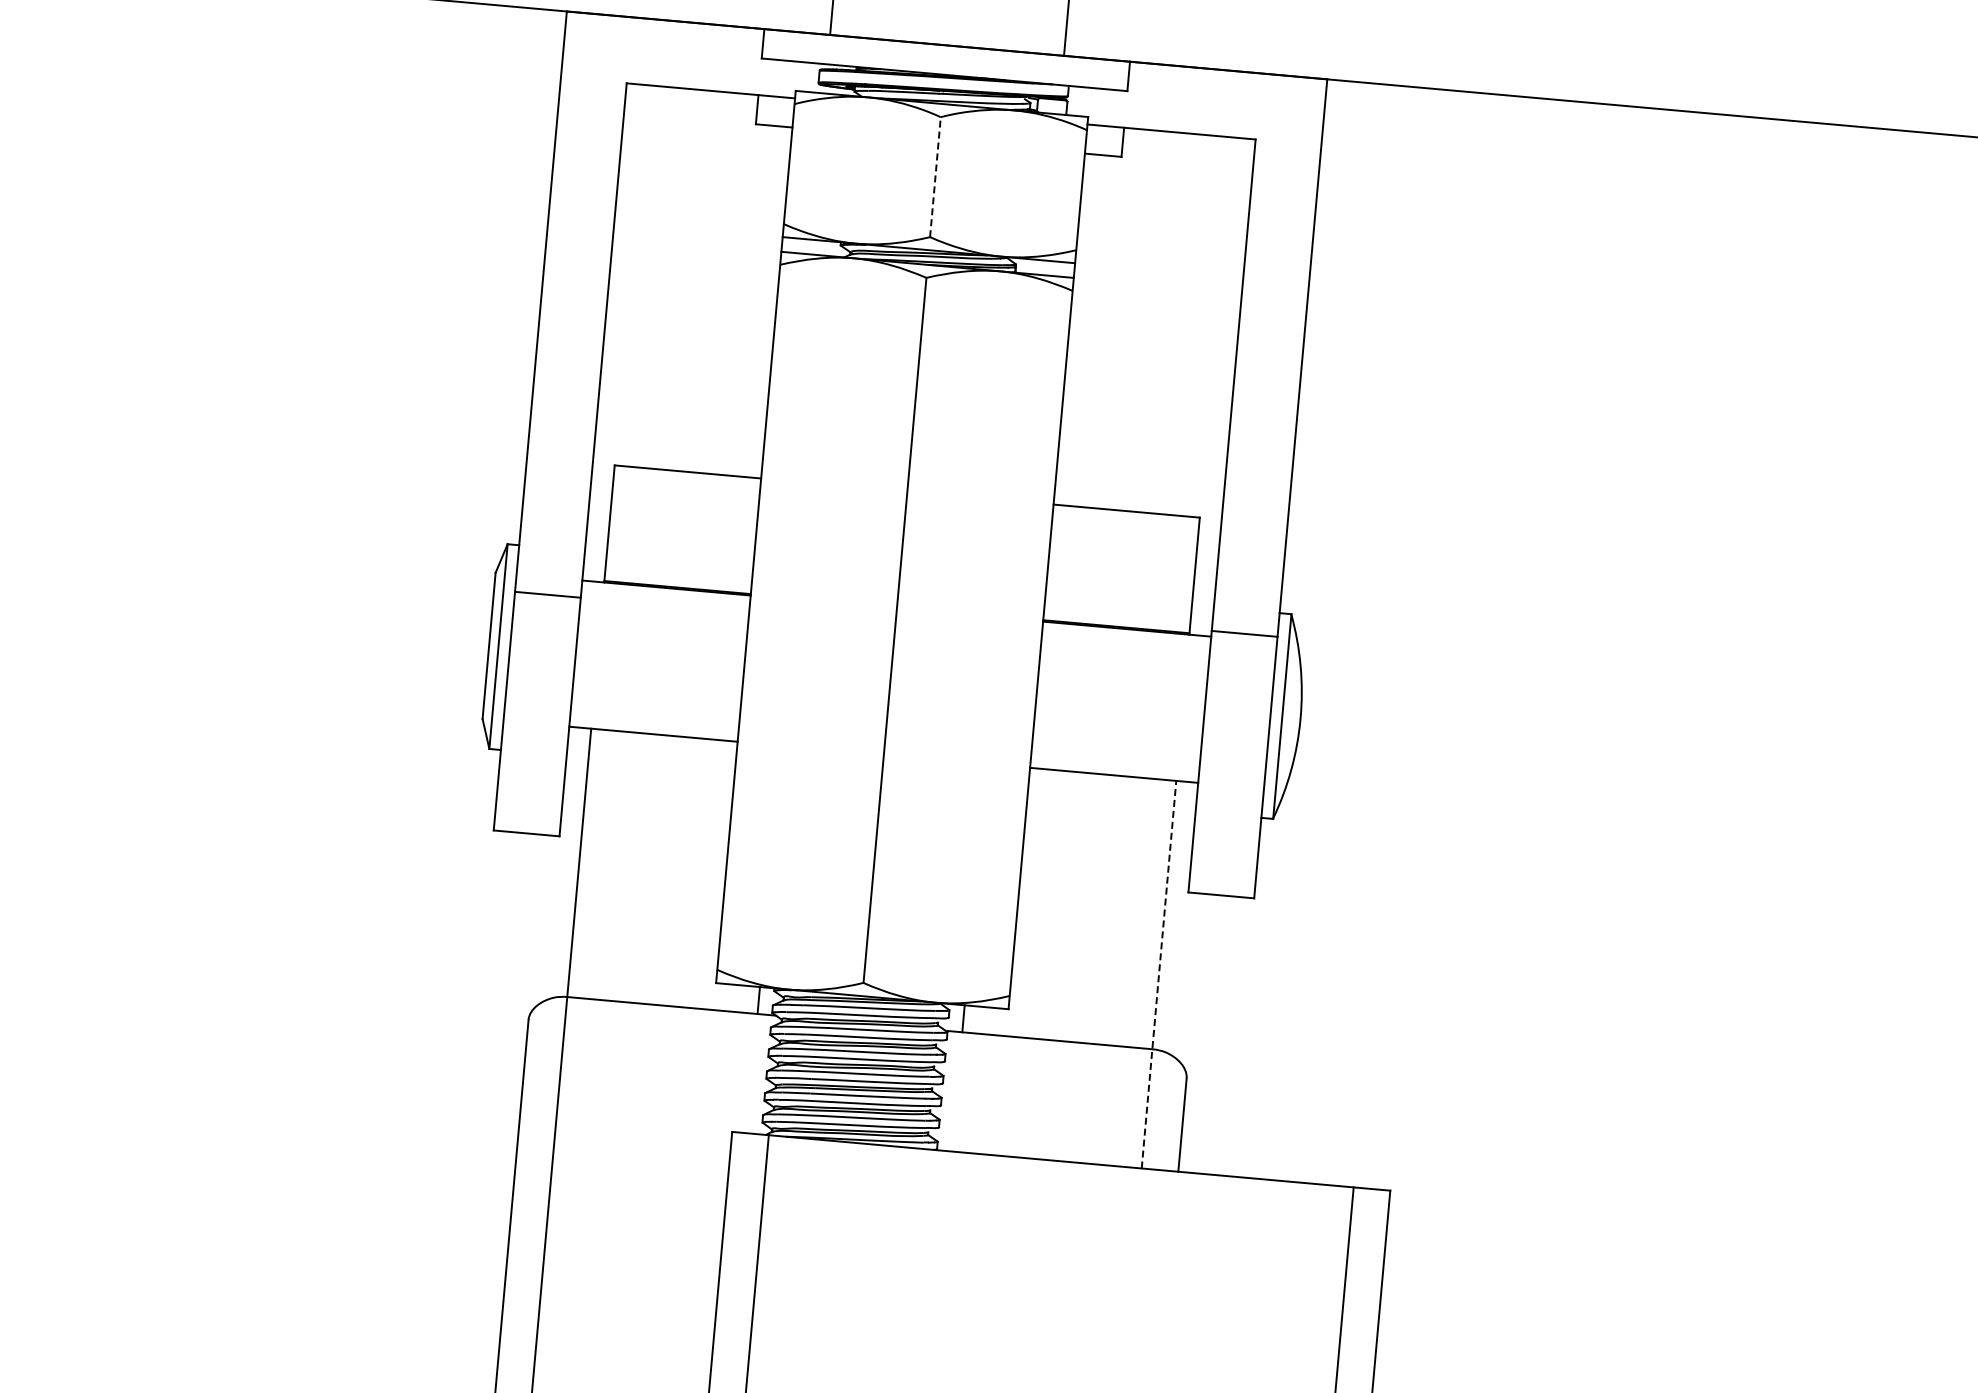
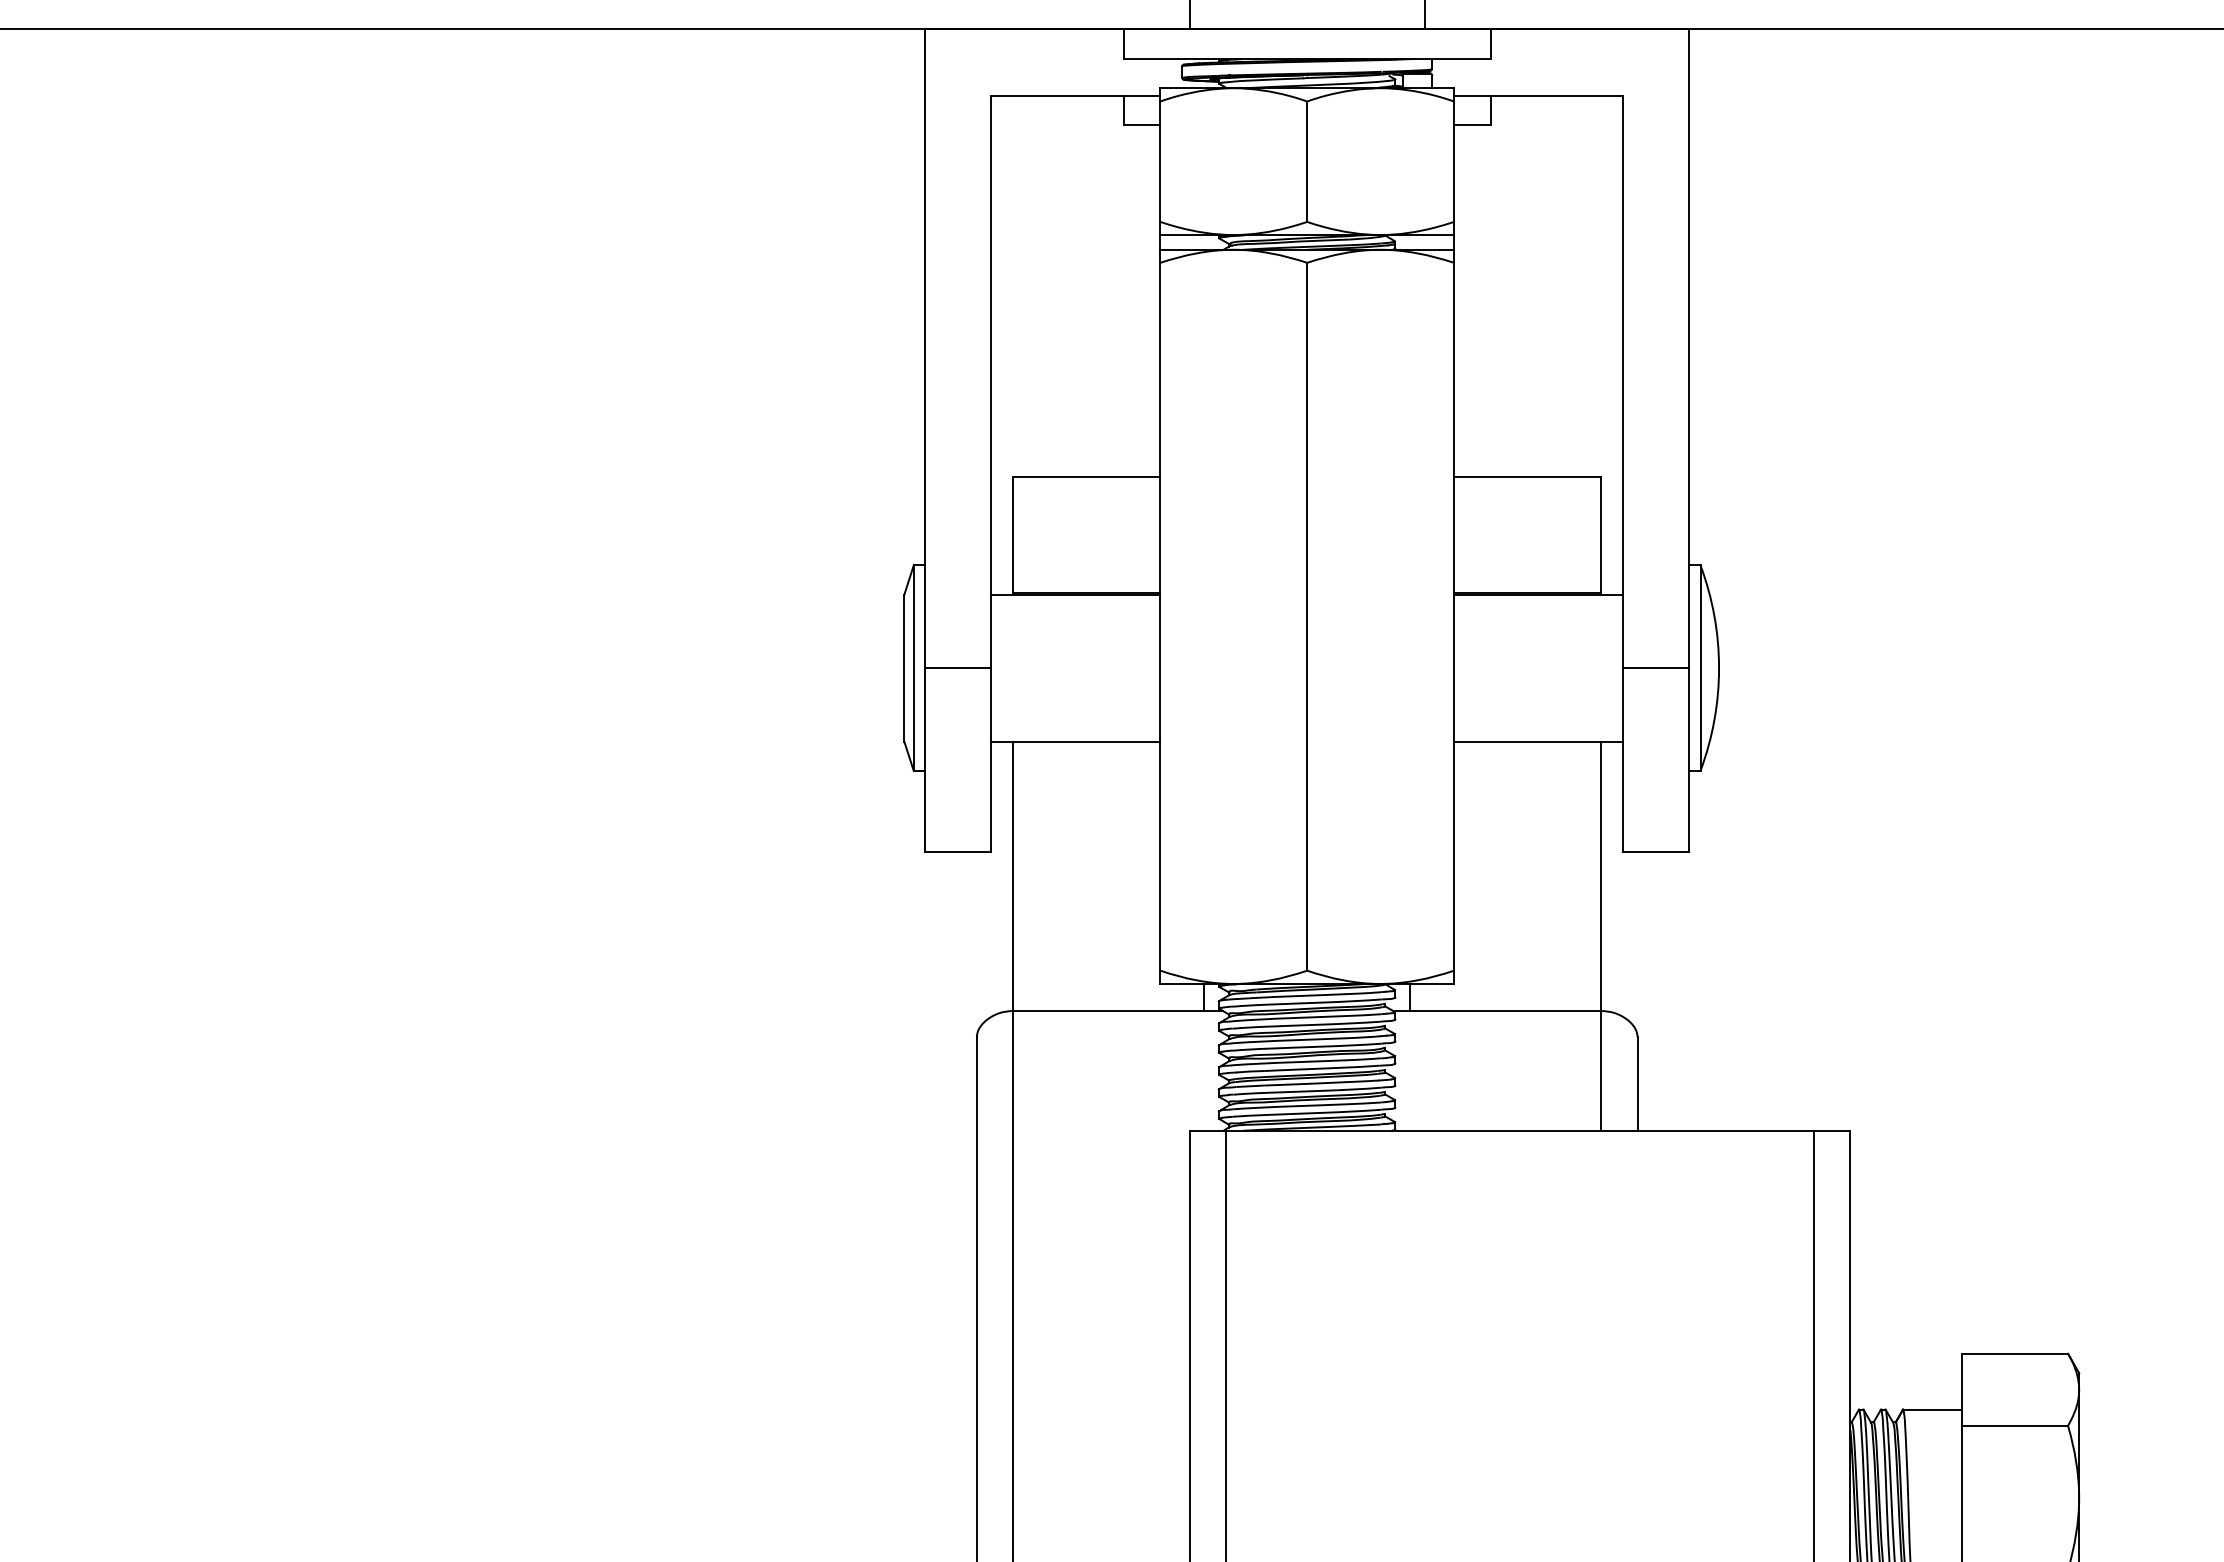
line: (935, 176) -> (1307, 161), dashed -> solid
line: (548, 595) -> (958, 668), moved
line: (1244, 634) -> (1655, 668), moved
line: (1158, 974) -> (1600, 936), dashed -> solid

